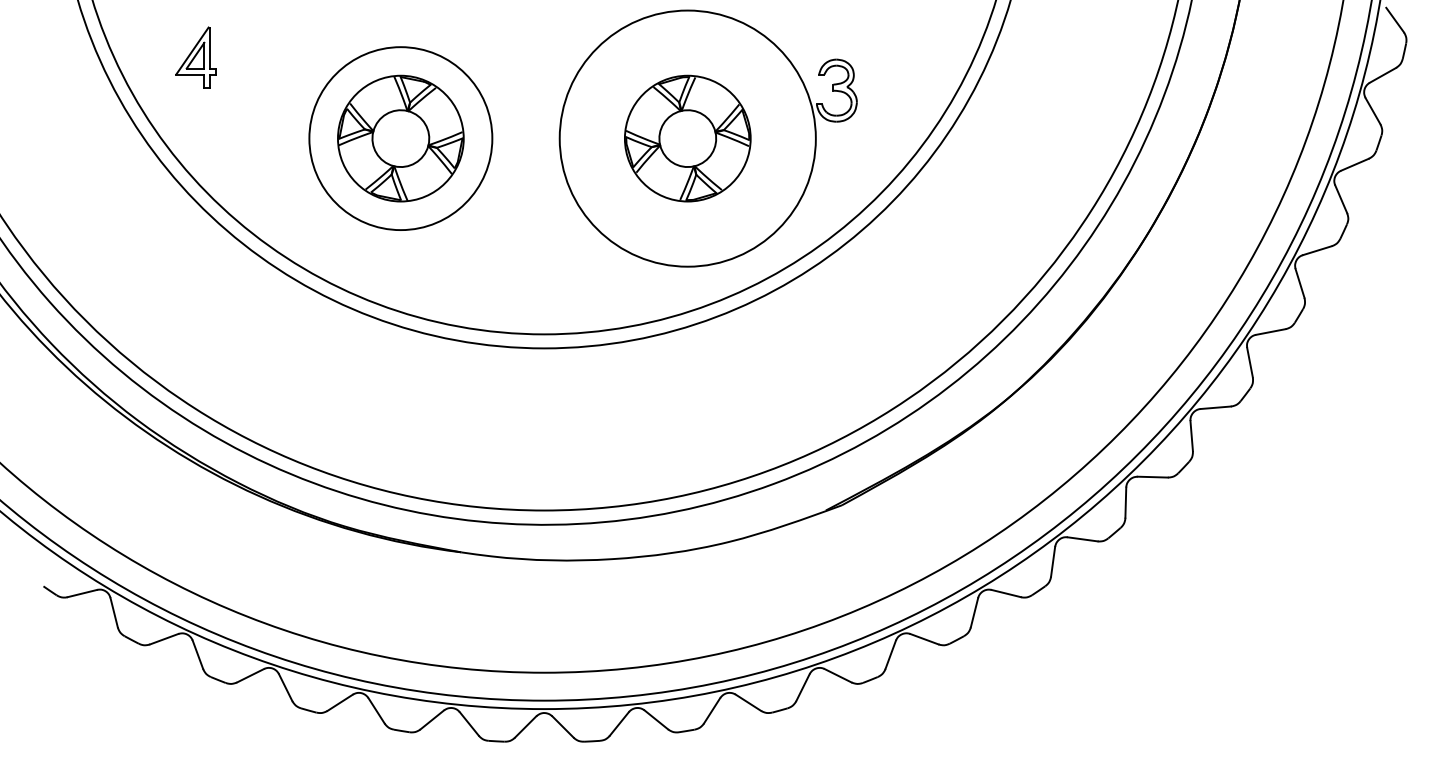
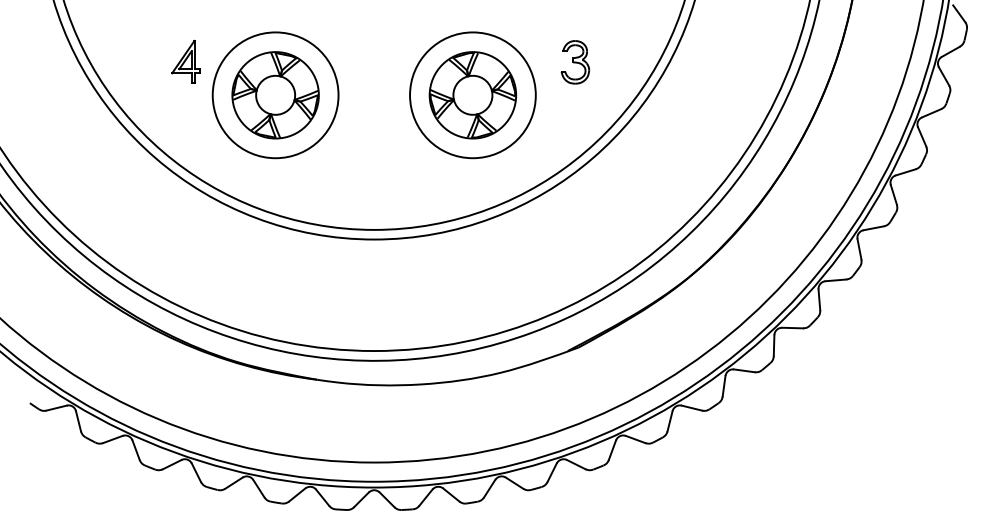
part: (195, 57) -> (185, 61), moved
circle: (687, 138) -> (472, 95), size x0.71

